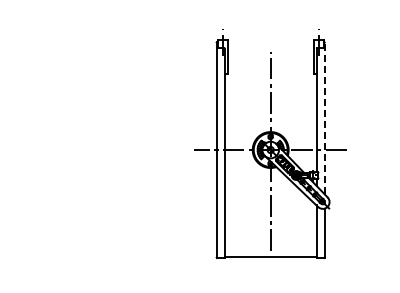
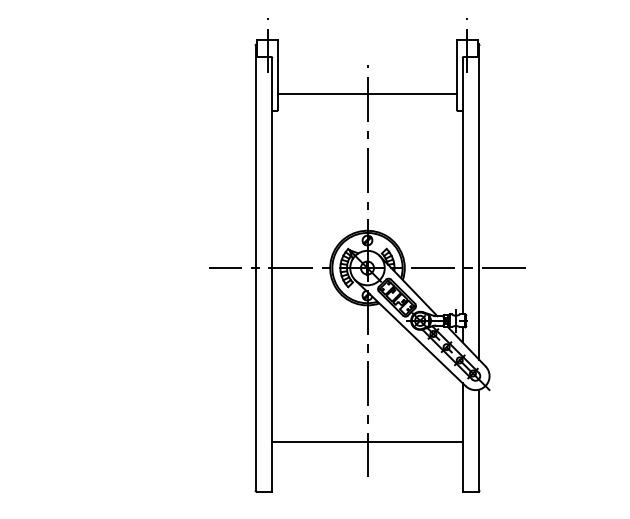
line: (270, 66) -> (367, 94), added
line: (324, 118) -> (479, 202), dashed -> solid
line: (270, 256) -> (367, 441), moved

